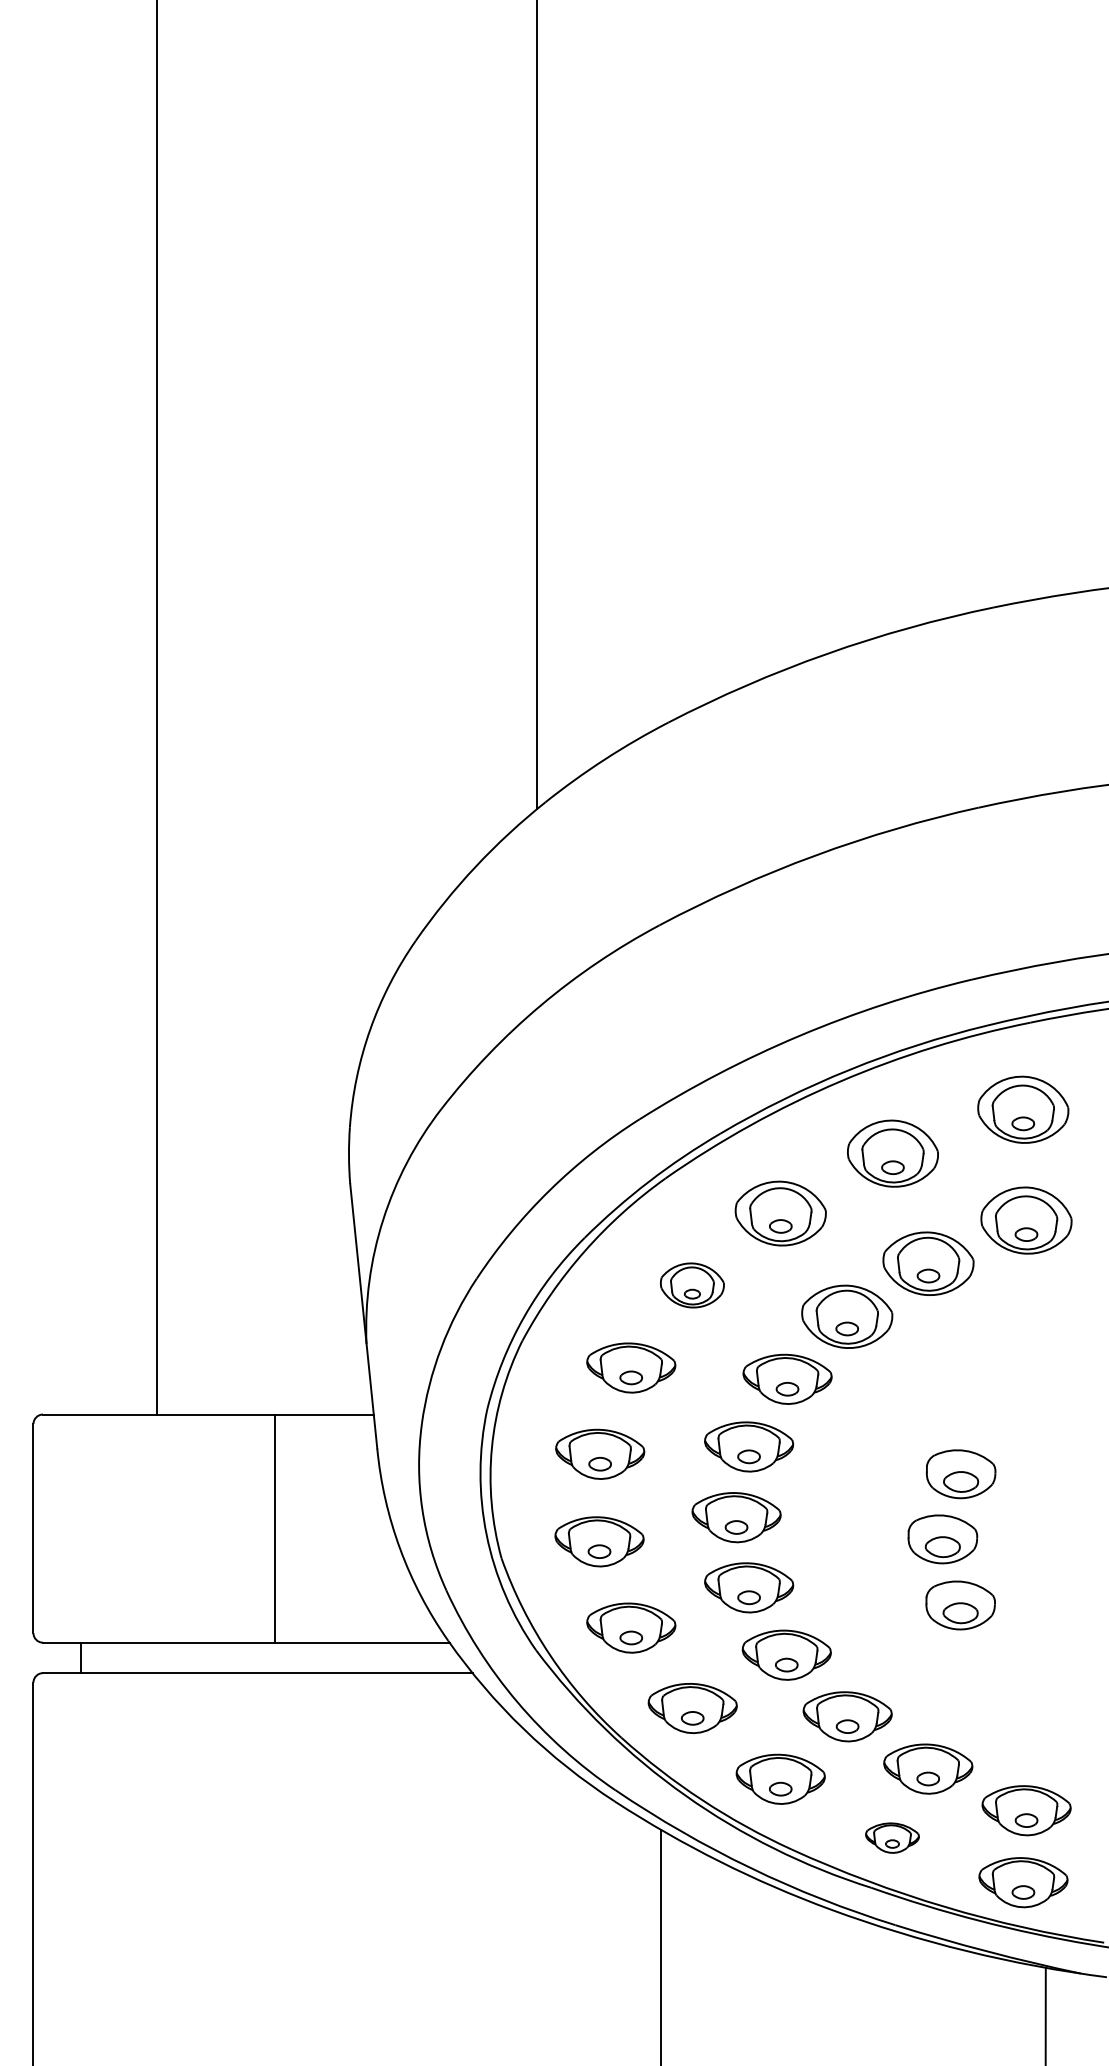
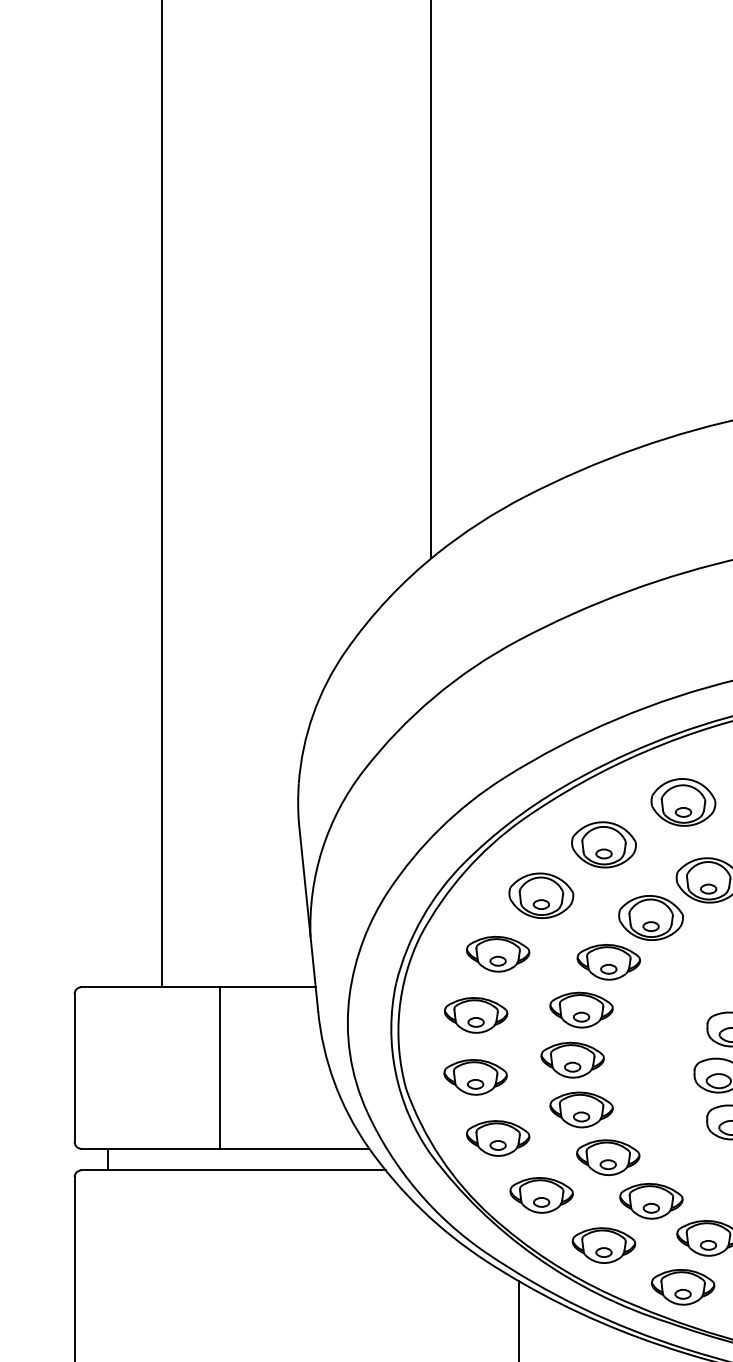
part: (692, 1285) -> (541, 895), size x1.43
line: (274, 1528) -> (219, 1067), moved
part: (892, 1837) -> (683, 1286), size x1.67

